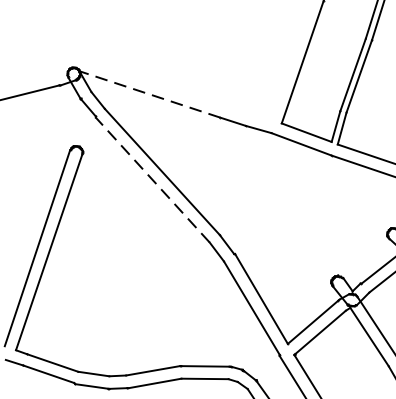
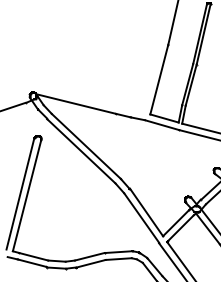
line: (148, 93) -> (75, 103), dashed -> solid
line: (153, 180) -> (81, 151), dashed -> solid

